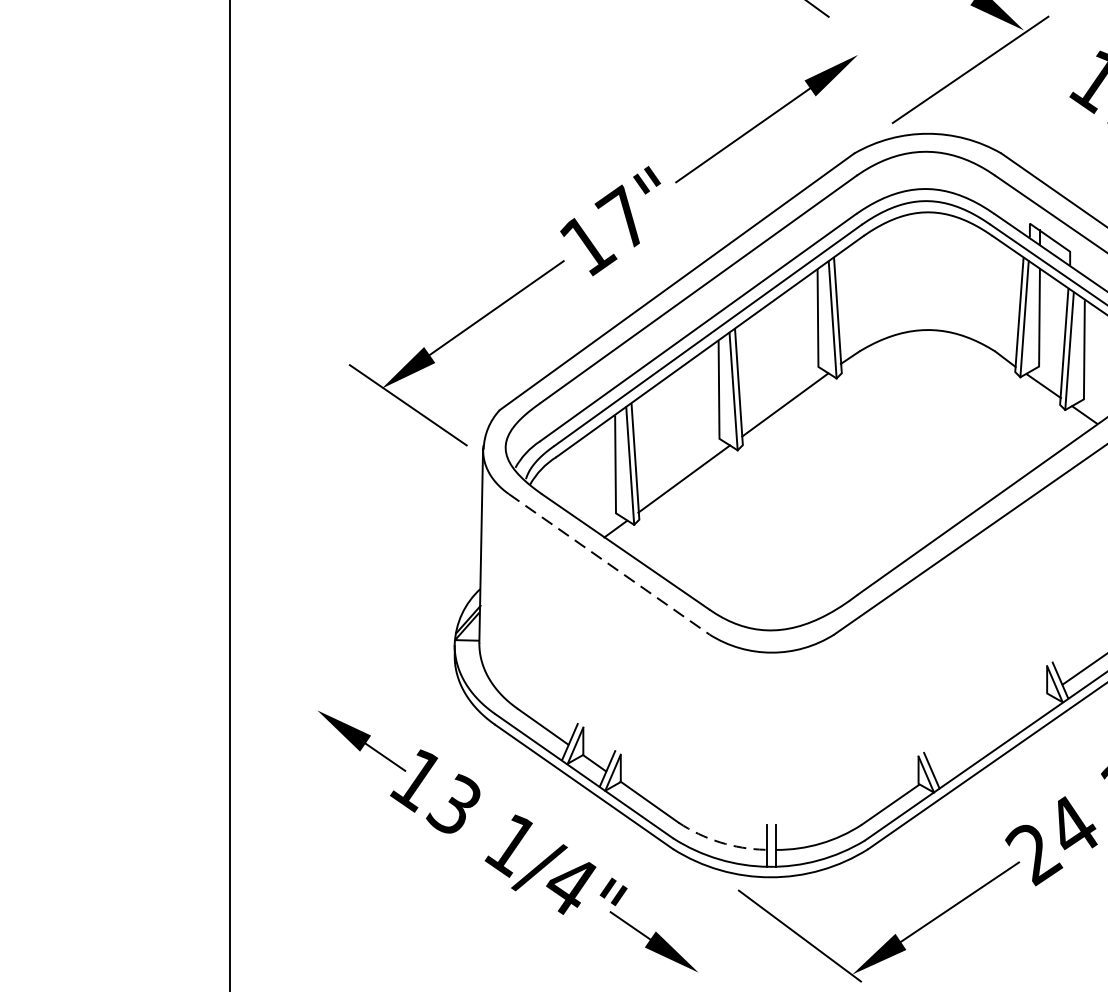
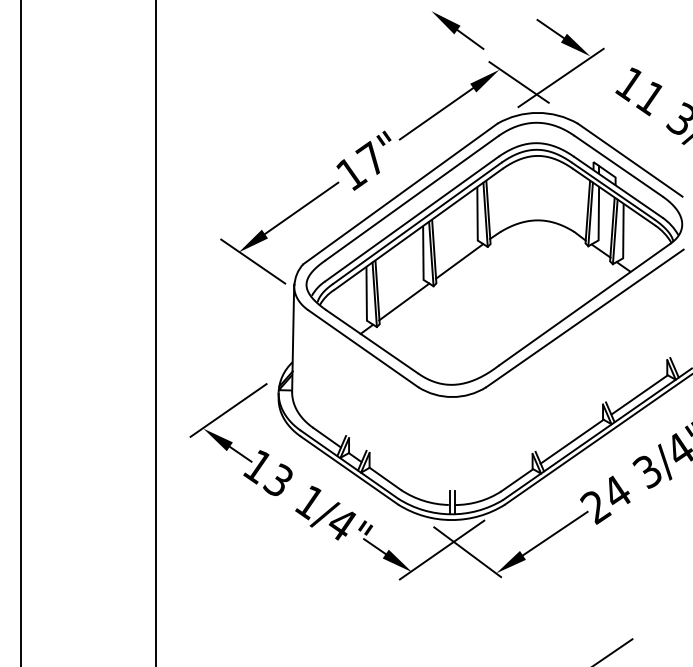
line: (892, 78) -> (518, 82), added
line: (609, 564) -> (363, 348), dashed -> solid
line: (363, 677) -> (228, 410), added
line: (989, 733) -> (571, 441), added
arc: (719, 841) -> (423, 500), dashed -> solid
line: (752, 931) -> (441, 549), added

